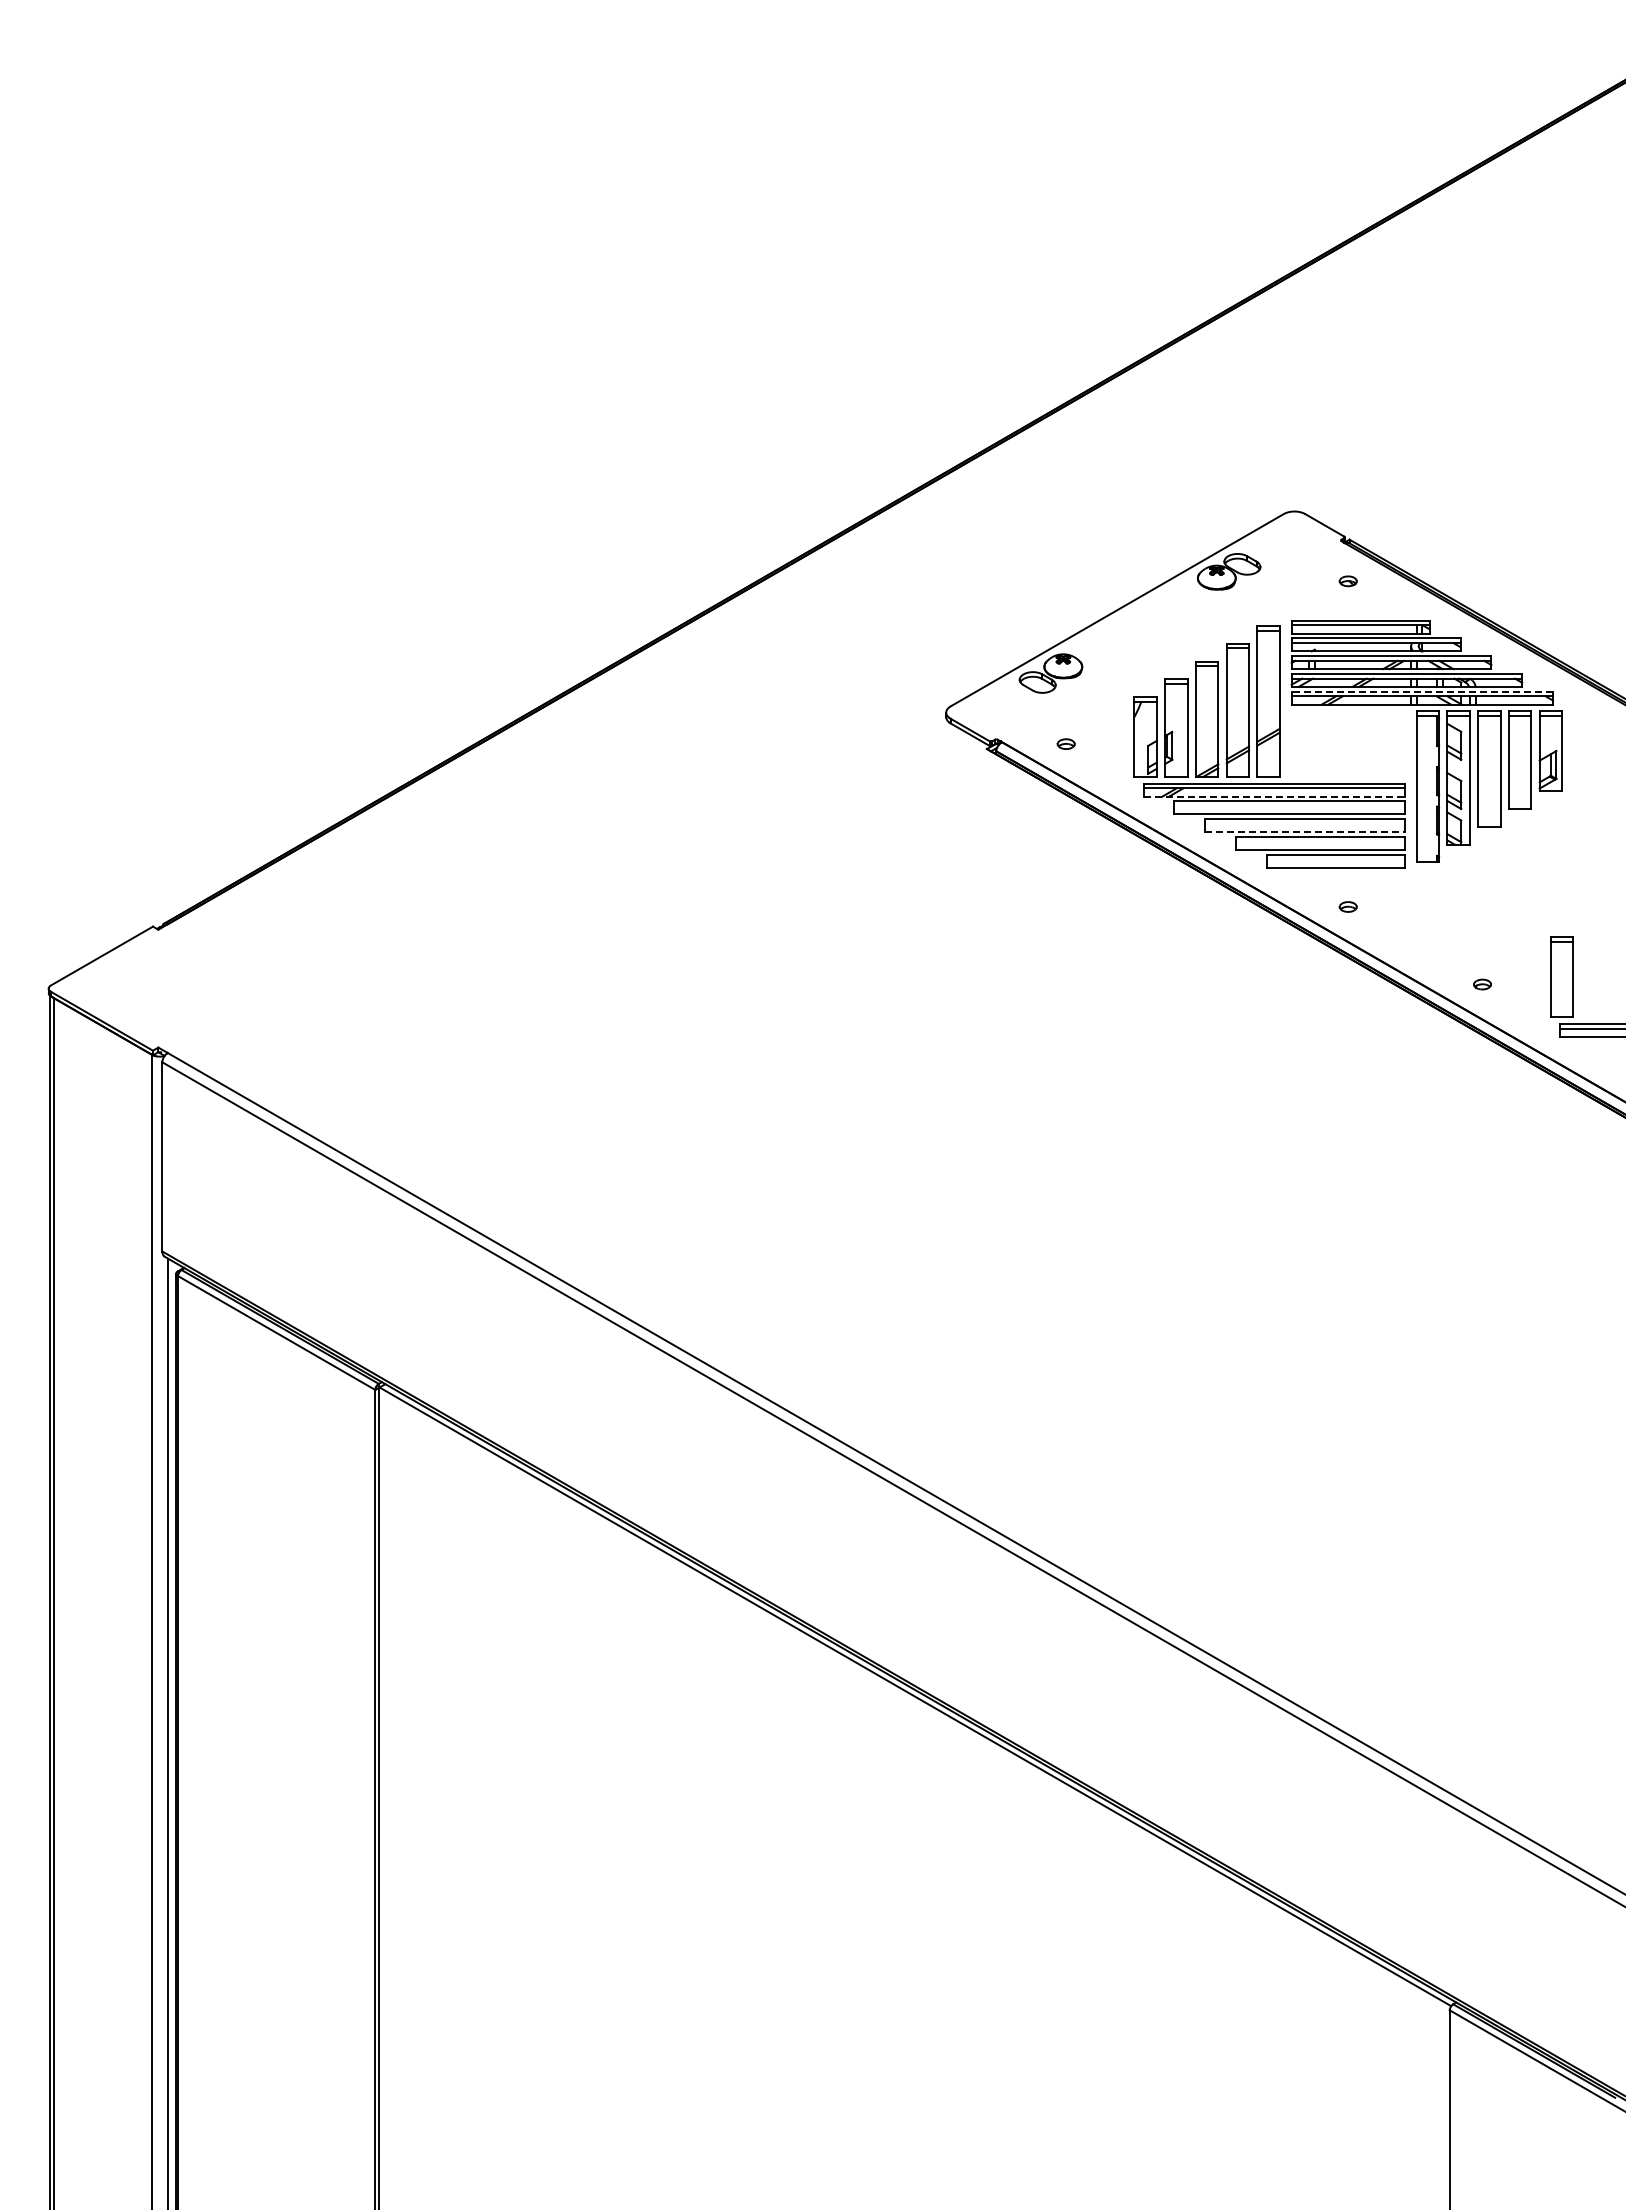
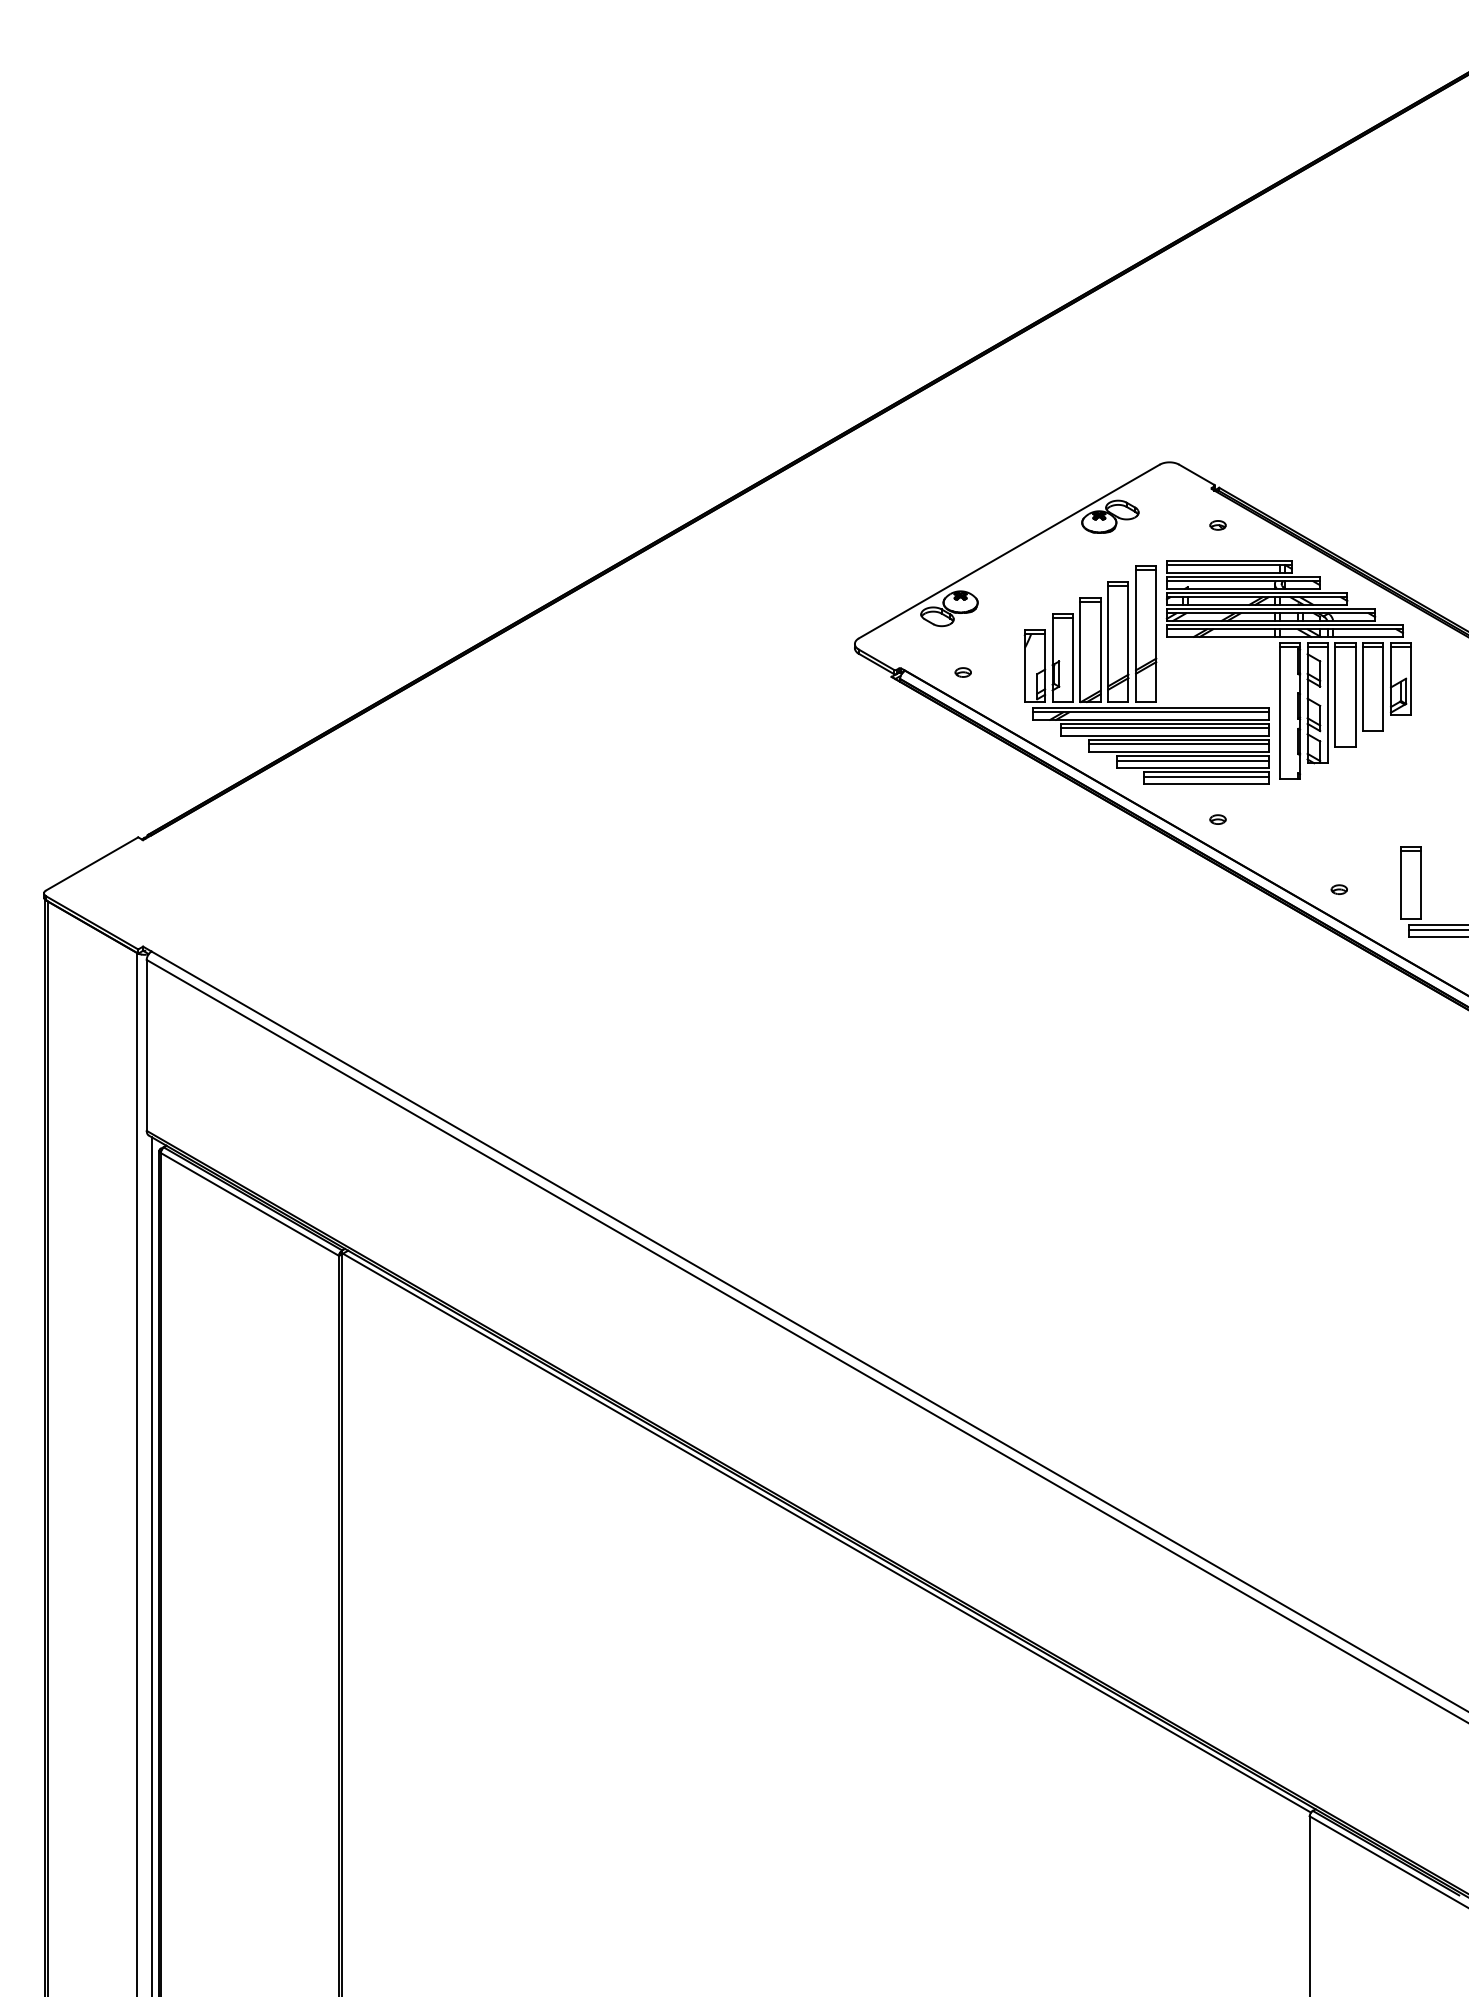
line: (1422, 691) -> (1285, 624), dashed -> solid
line: (1274, 796) -> (1151, 719), dashed -> solid
line: (1289, 806) -> (1164, 728), added
line: (1304, 823) -> (1178, 744), added
line: (1304, 832) -> (1178, 752), dashed -> solid
line: (1319, 841) -> (1192, 760), added
line: (1335, 859) -> (1206, 776), added

